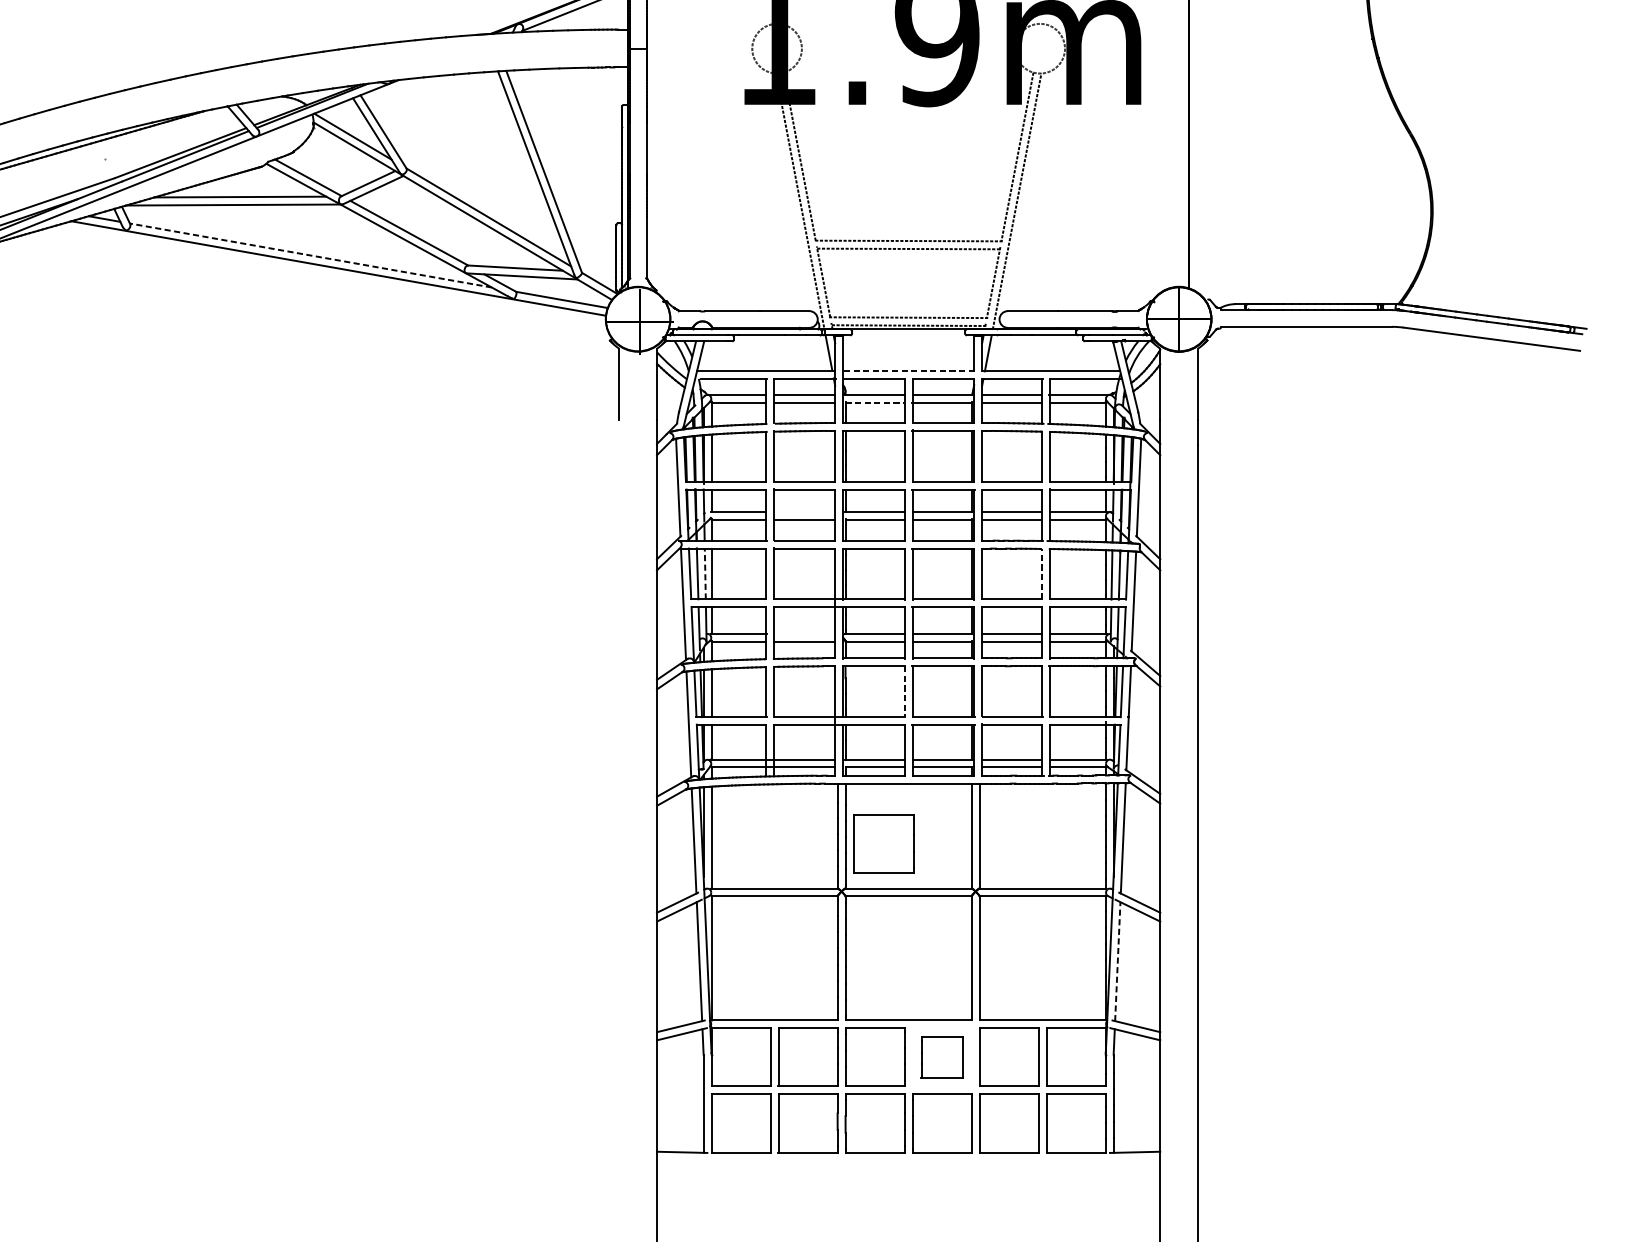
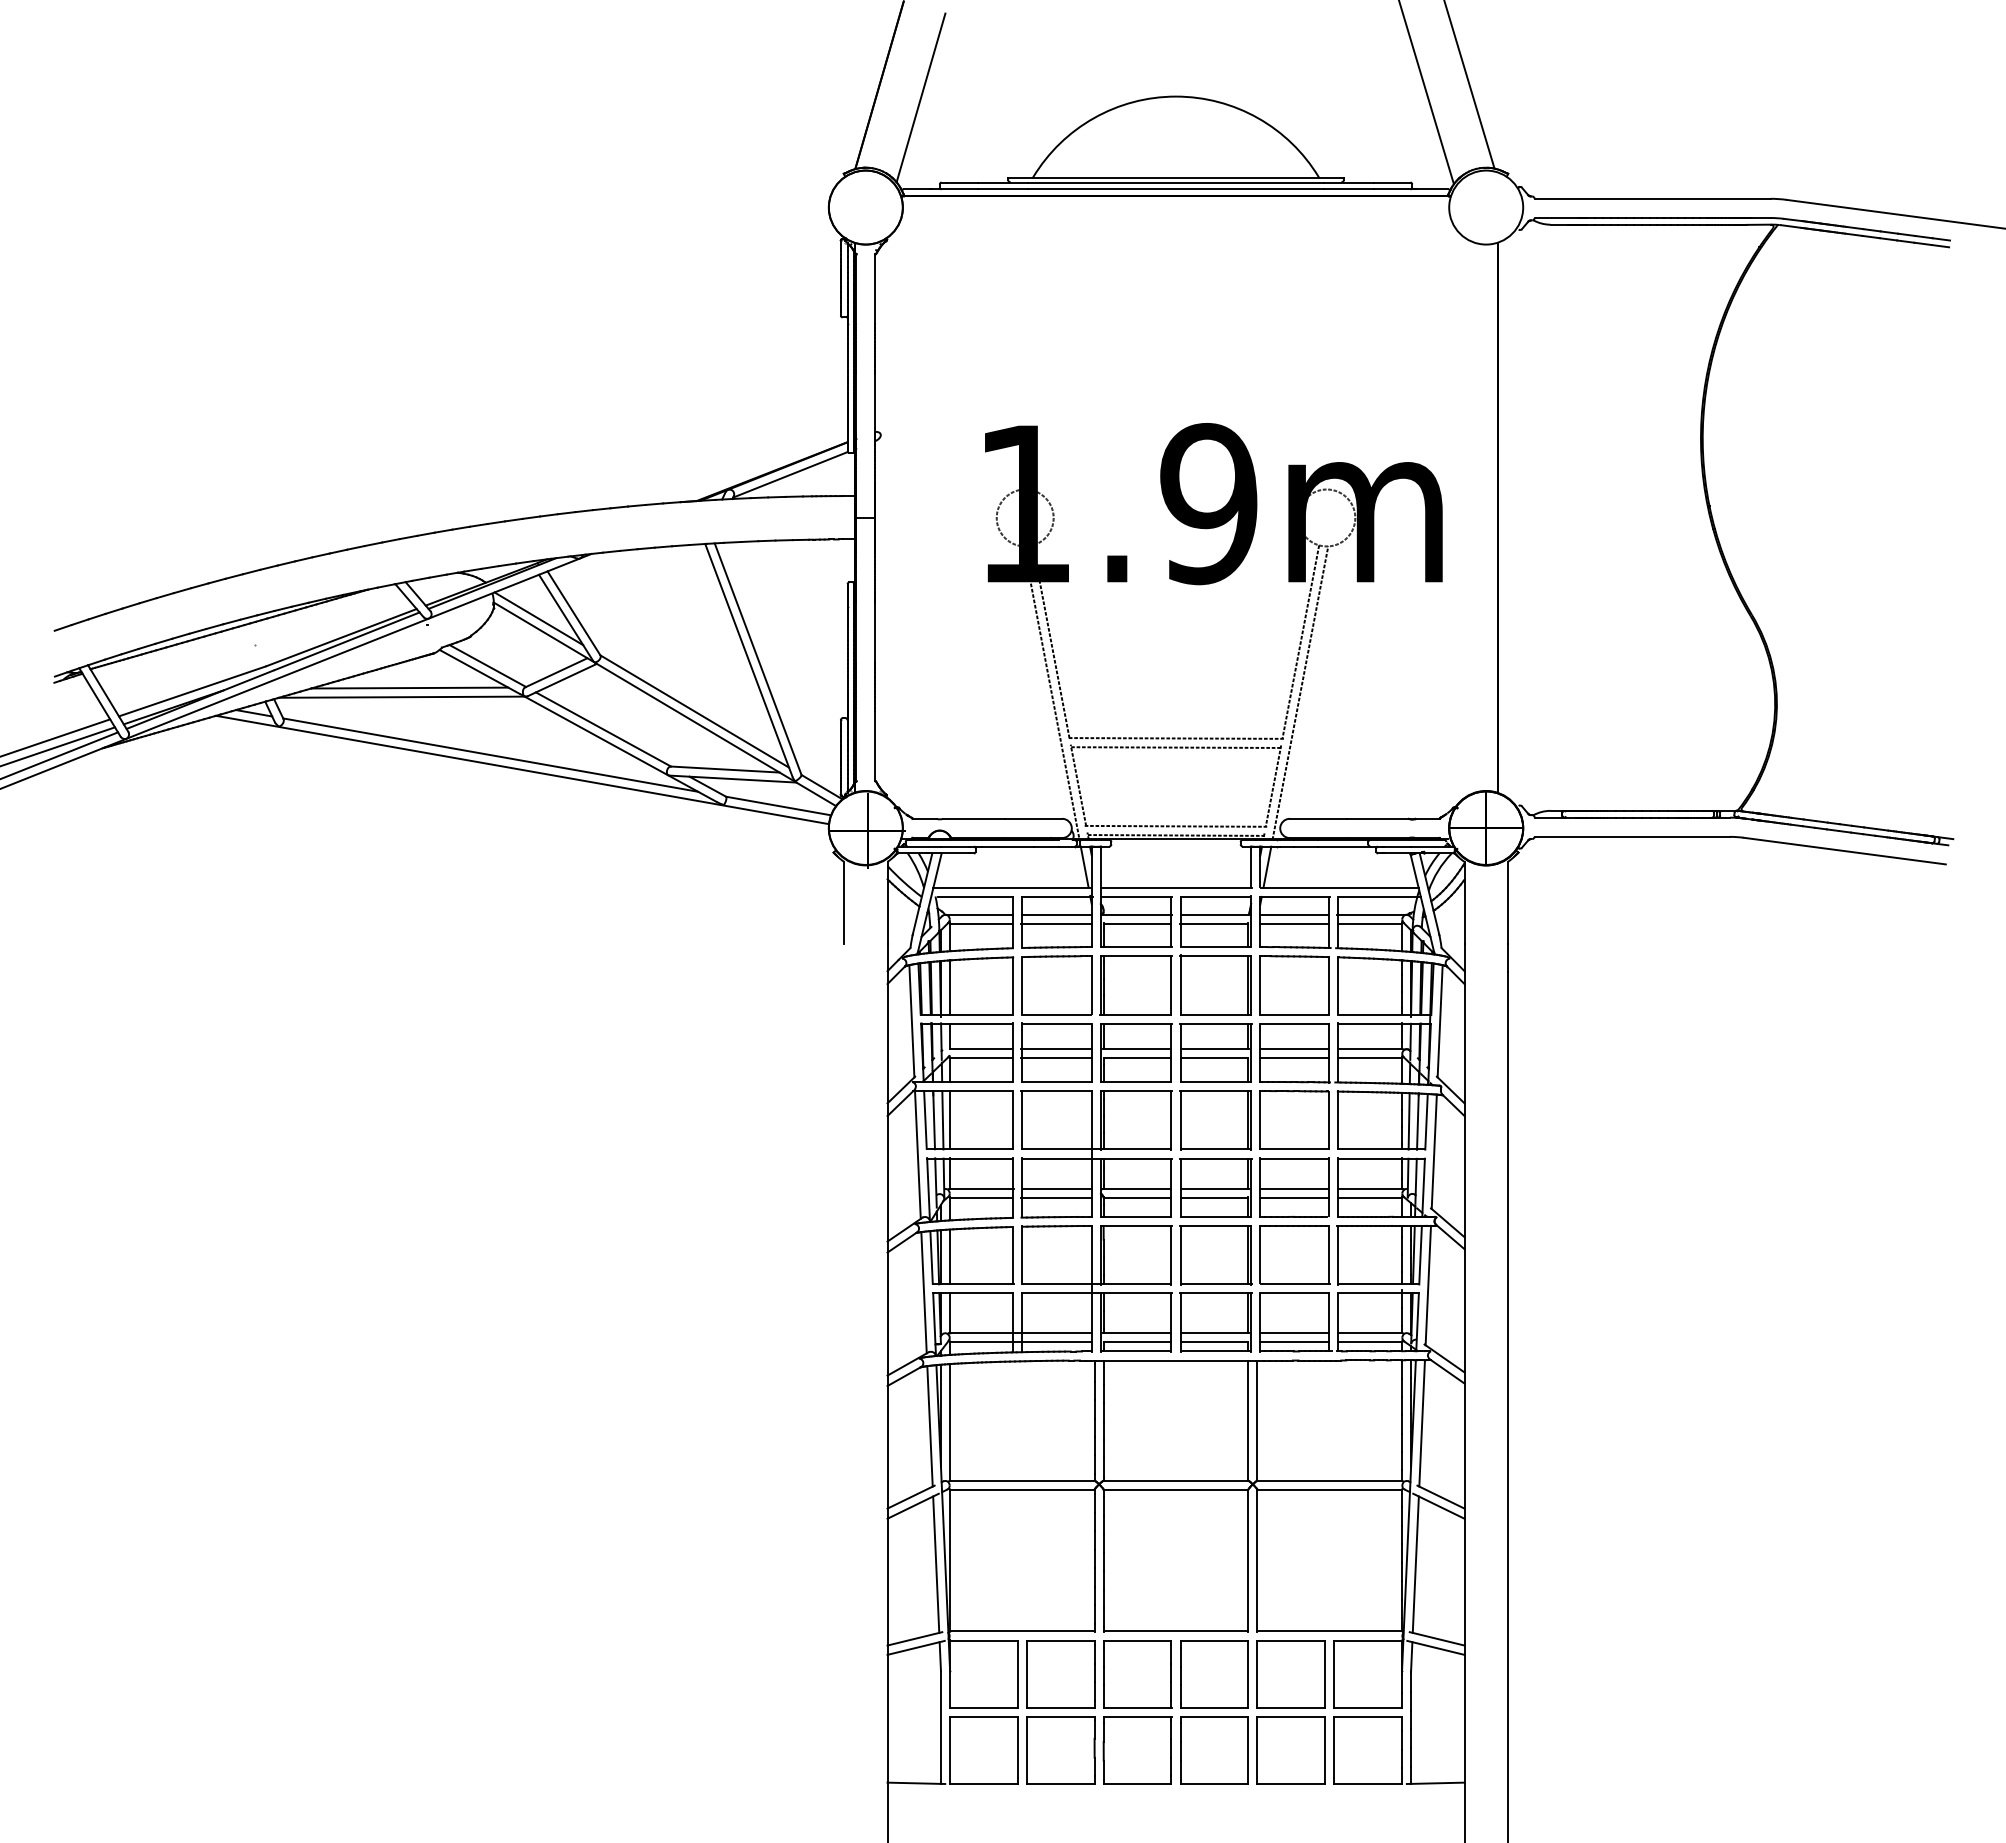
line: (310, 255) -> (490, 755), dashed -> solid
line: (909, 371) -> (1176, 887), dashed -> solid
line: (875, 402) -> (1137, 923), dashed -> solid
line: (804, 512) -> (1056, 1049), added
line: (704, 573) -> (942, 1119), dashed -> solid
line: (1042, 574) -> (1329, 1120), dashed -> solid
line: (804, 633) -> (1056, 1188), added
line: (904, 691) -> (1171, 1255), dashed -> solid
part: (883, 844) -> (1147, 1430), removed
line: (1117, 961) -> (1415, 1564), dashed -> solid
part: (942, 1057) -> (1214, 1674), size x1.43

